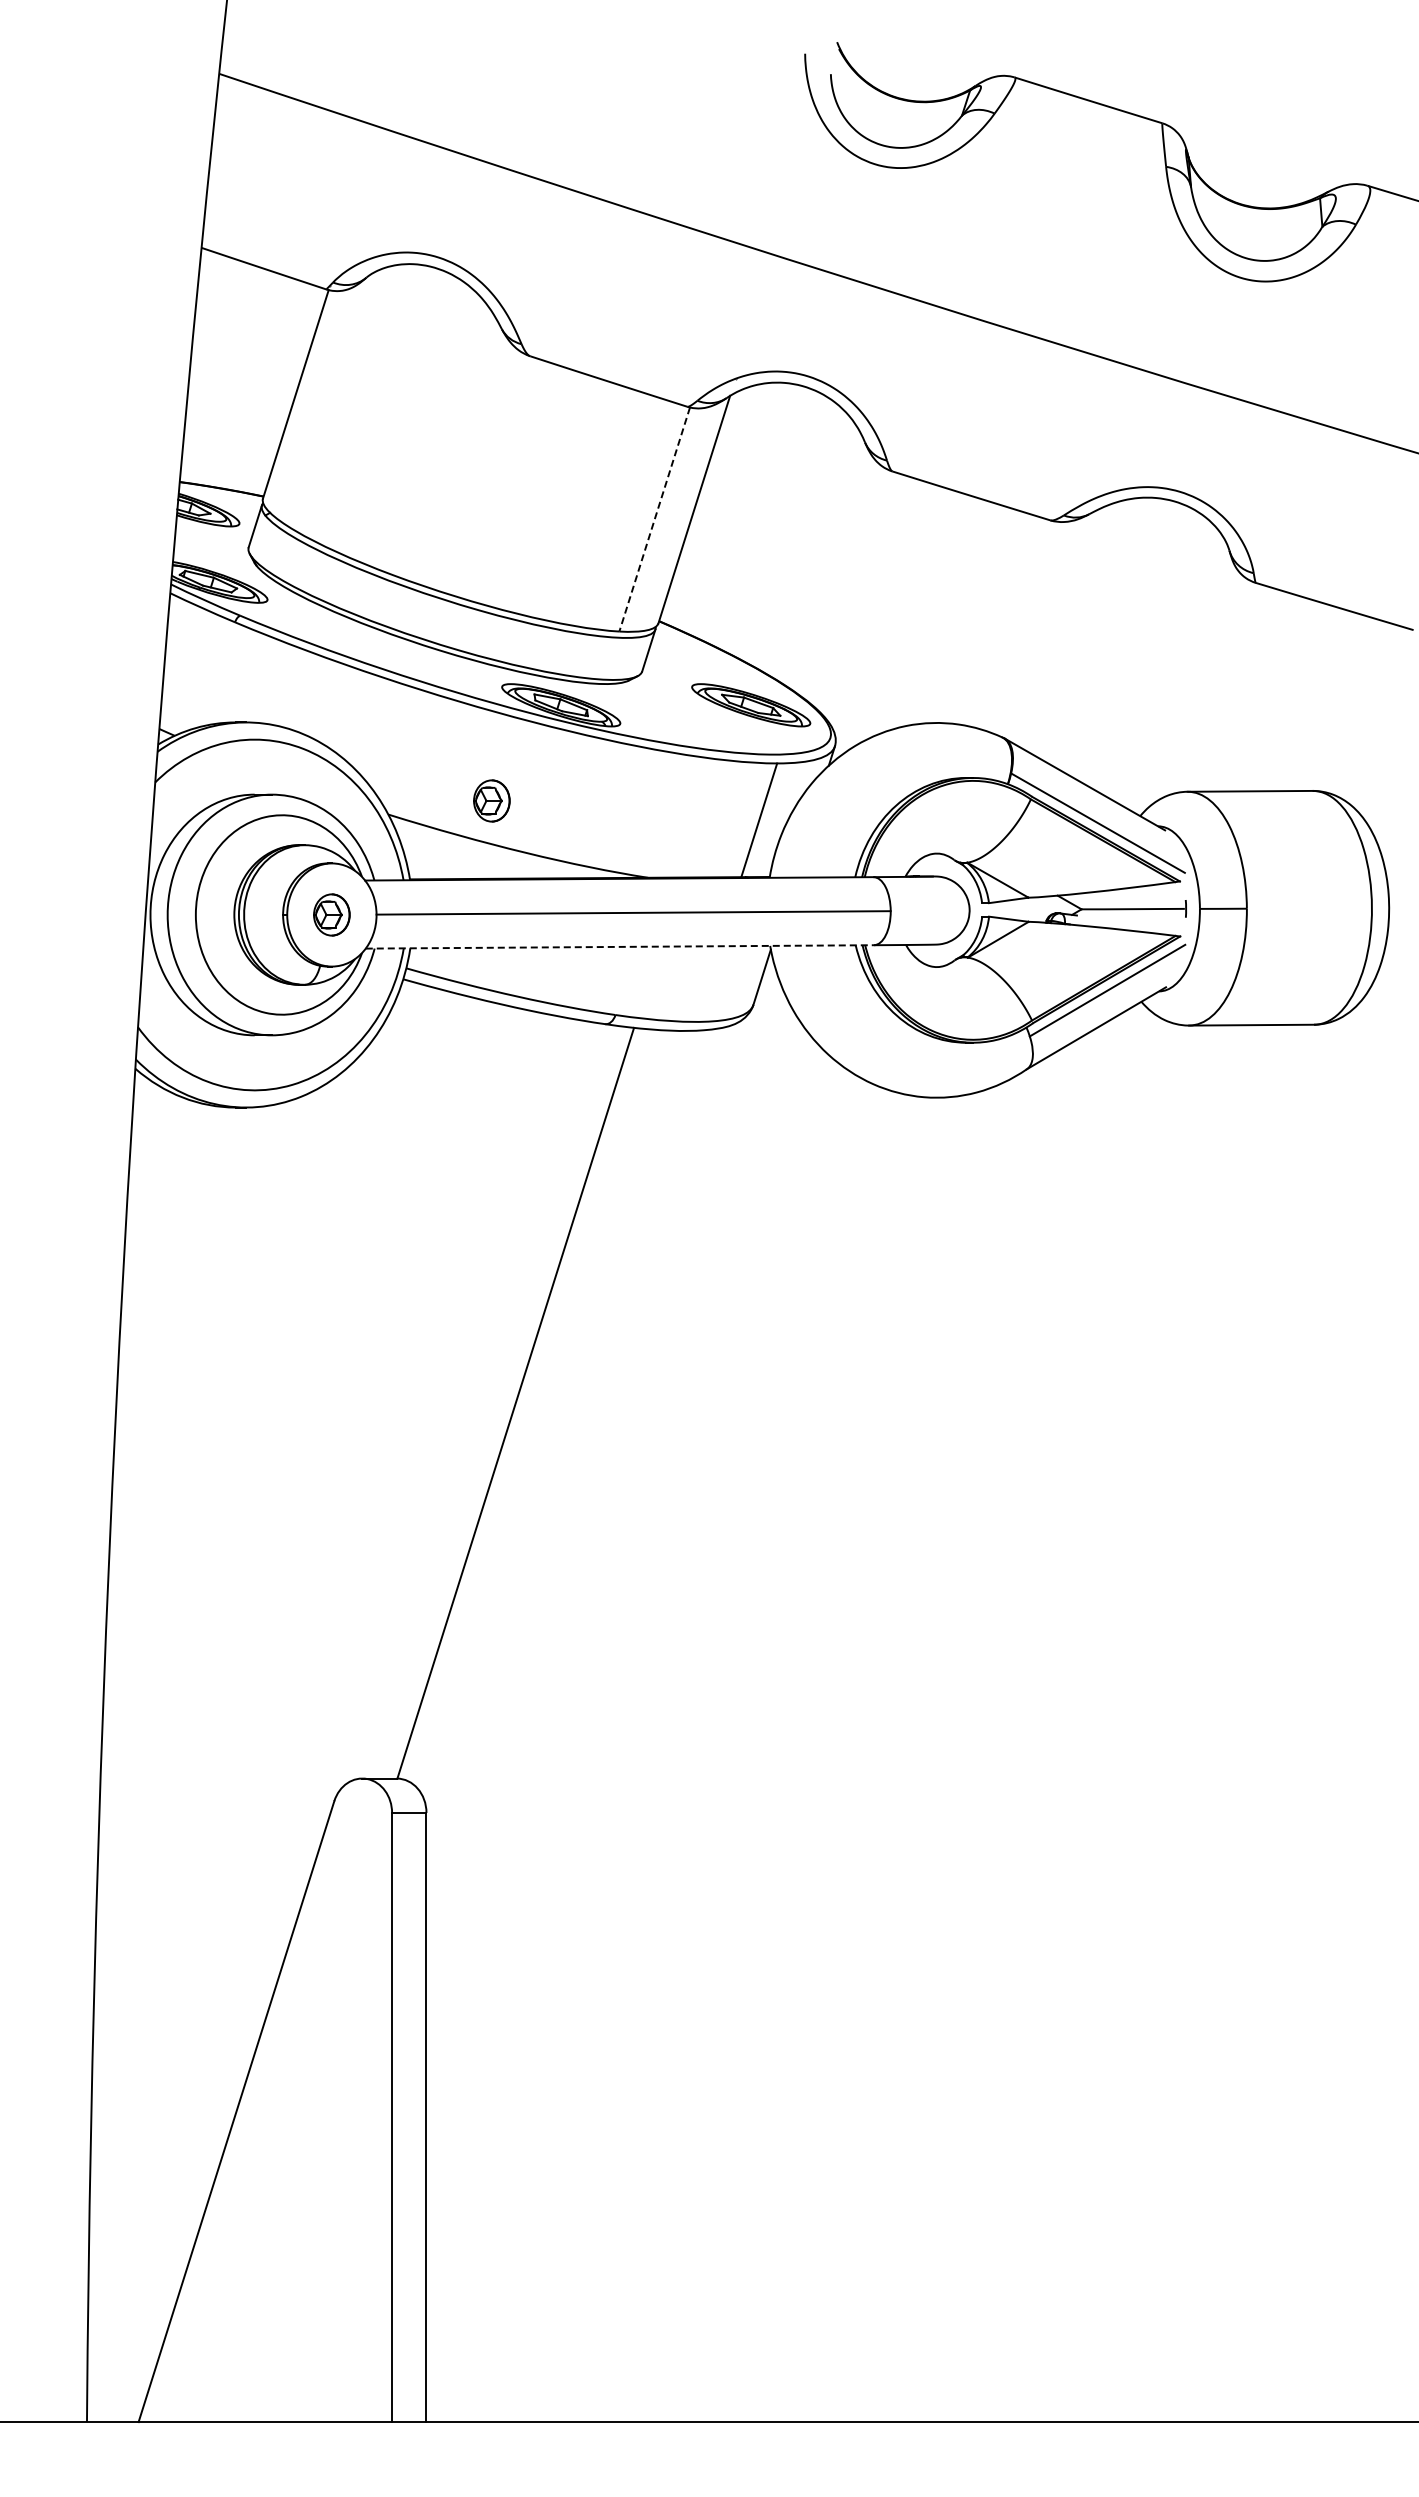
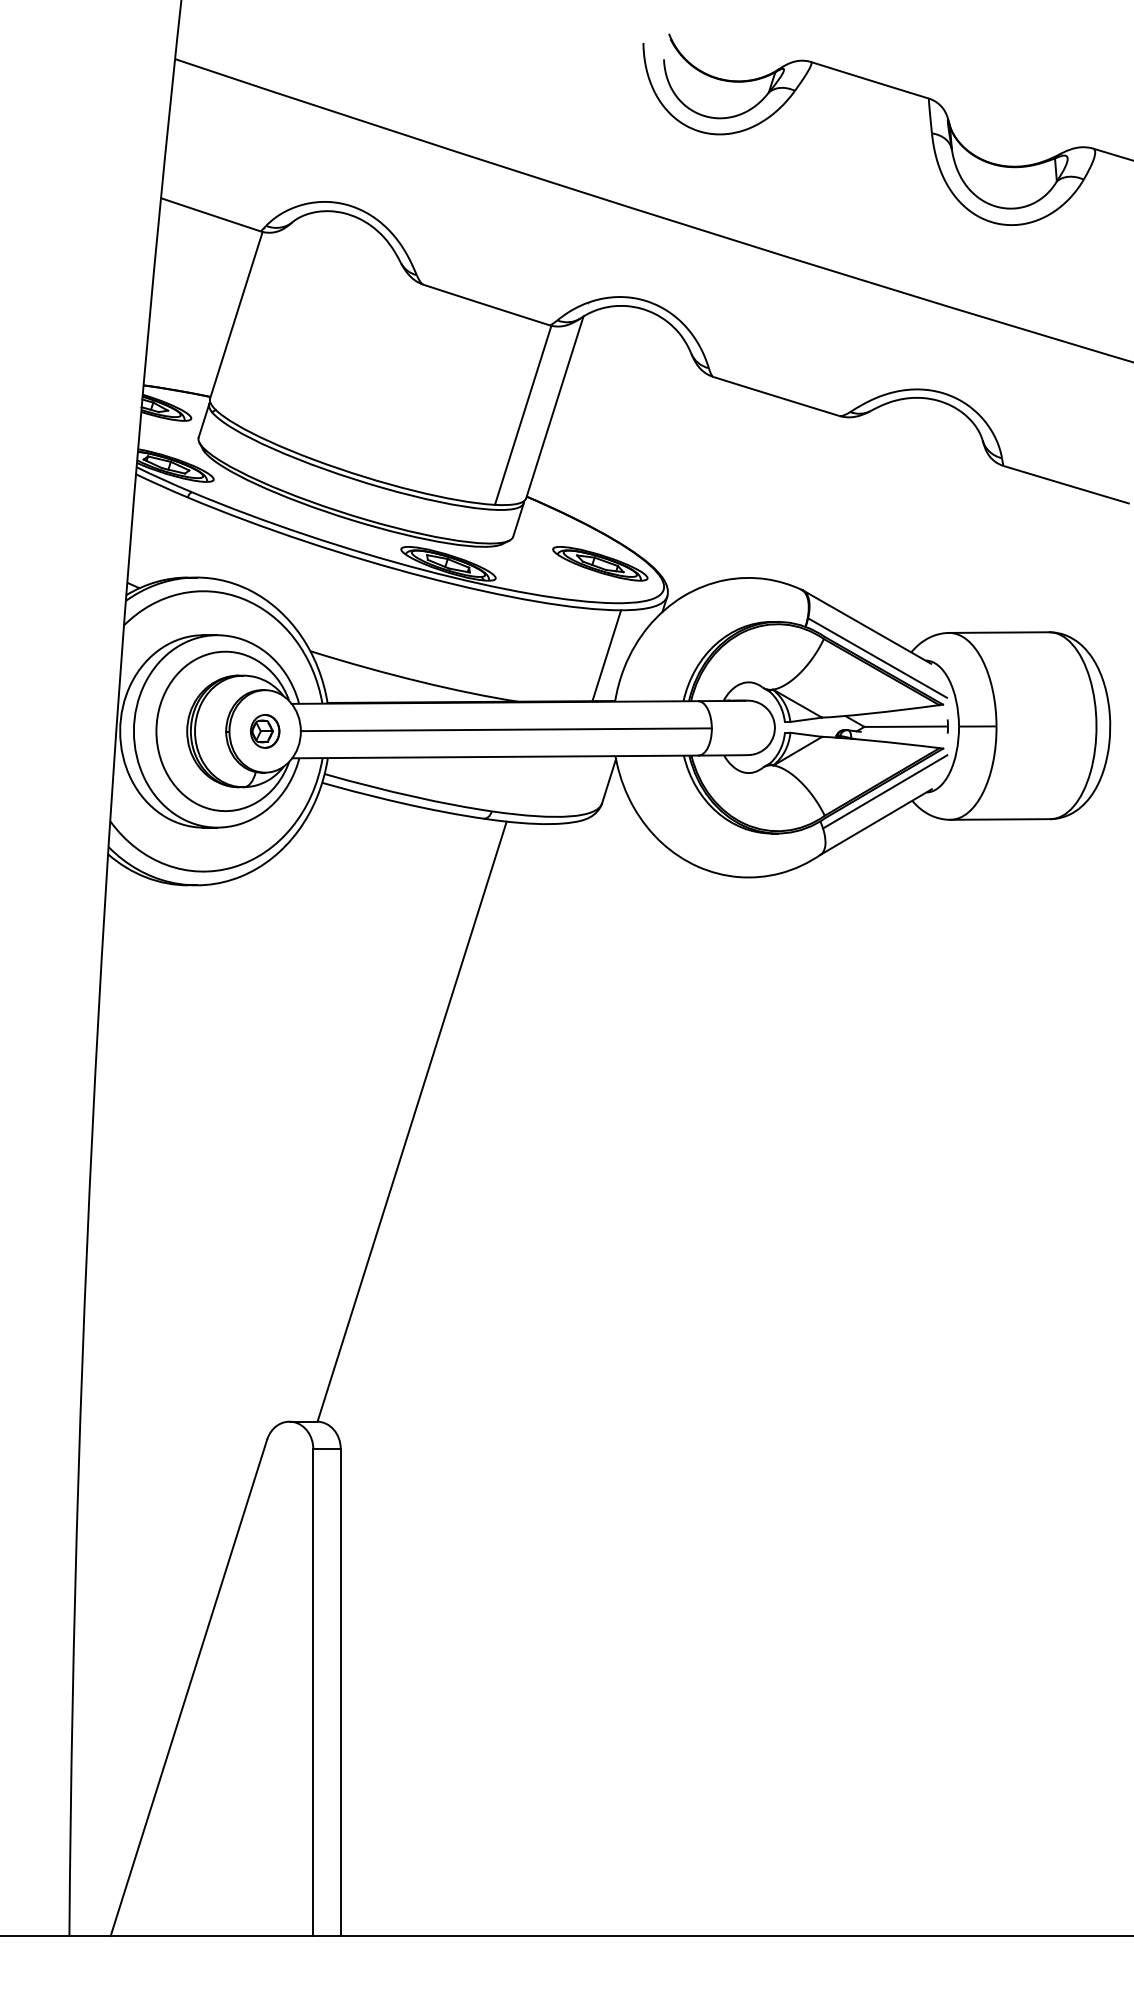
line: (654, 520) -> (523, 416), dashed -> solid
part: (491, 800) -> (392, 639), removed
line: (620, 946) -> (495, 756), dashed -> solid

